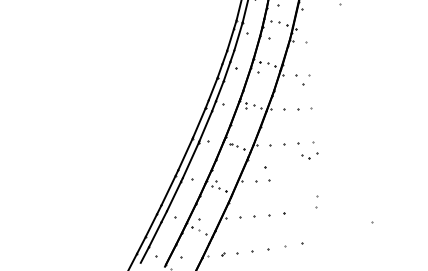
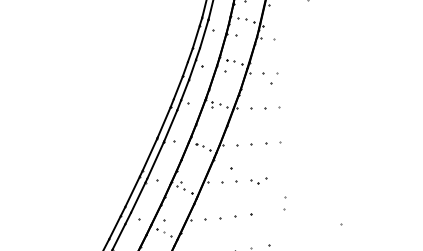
part: (309, 155) -> (258, 180), moved

